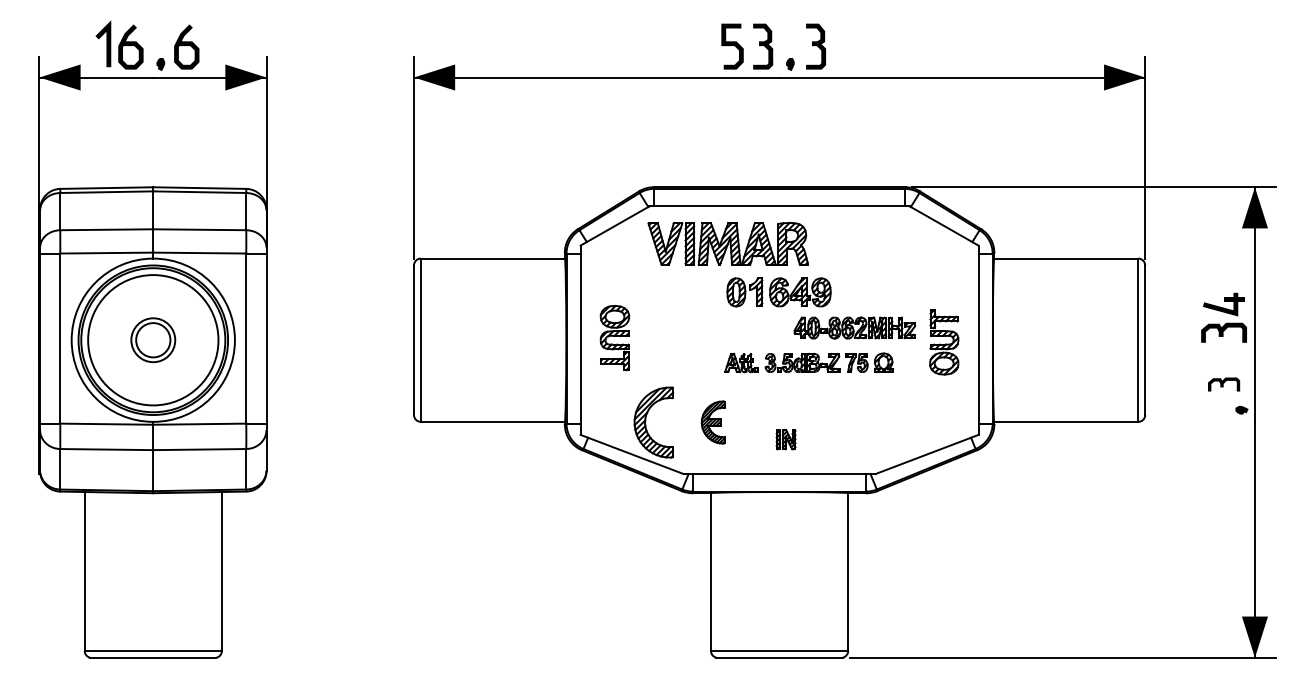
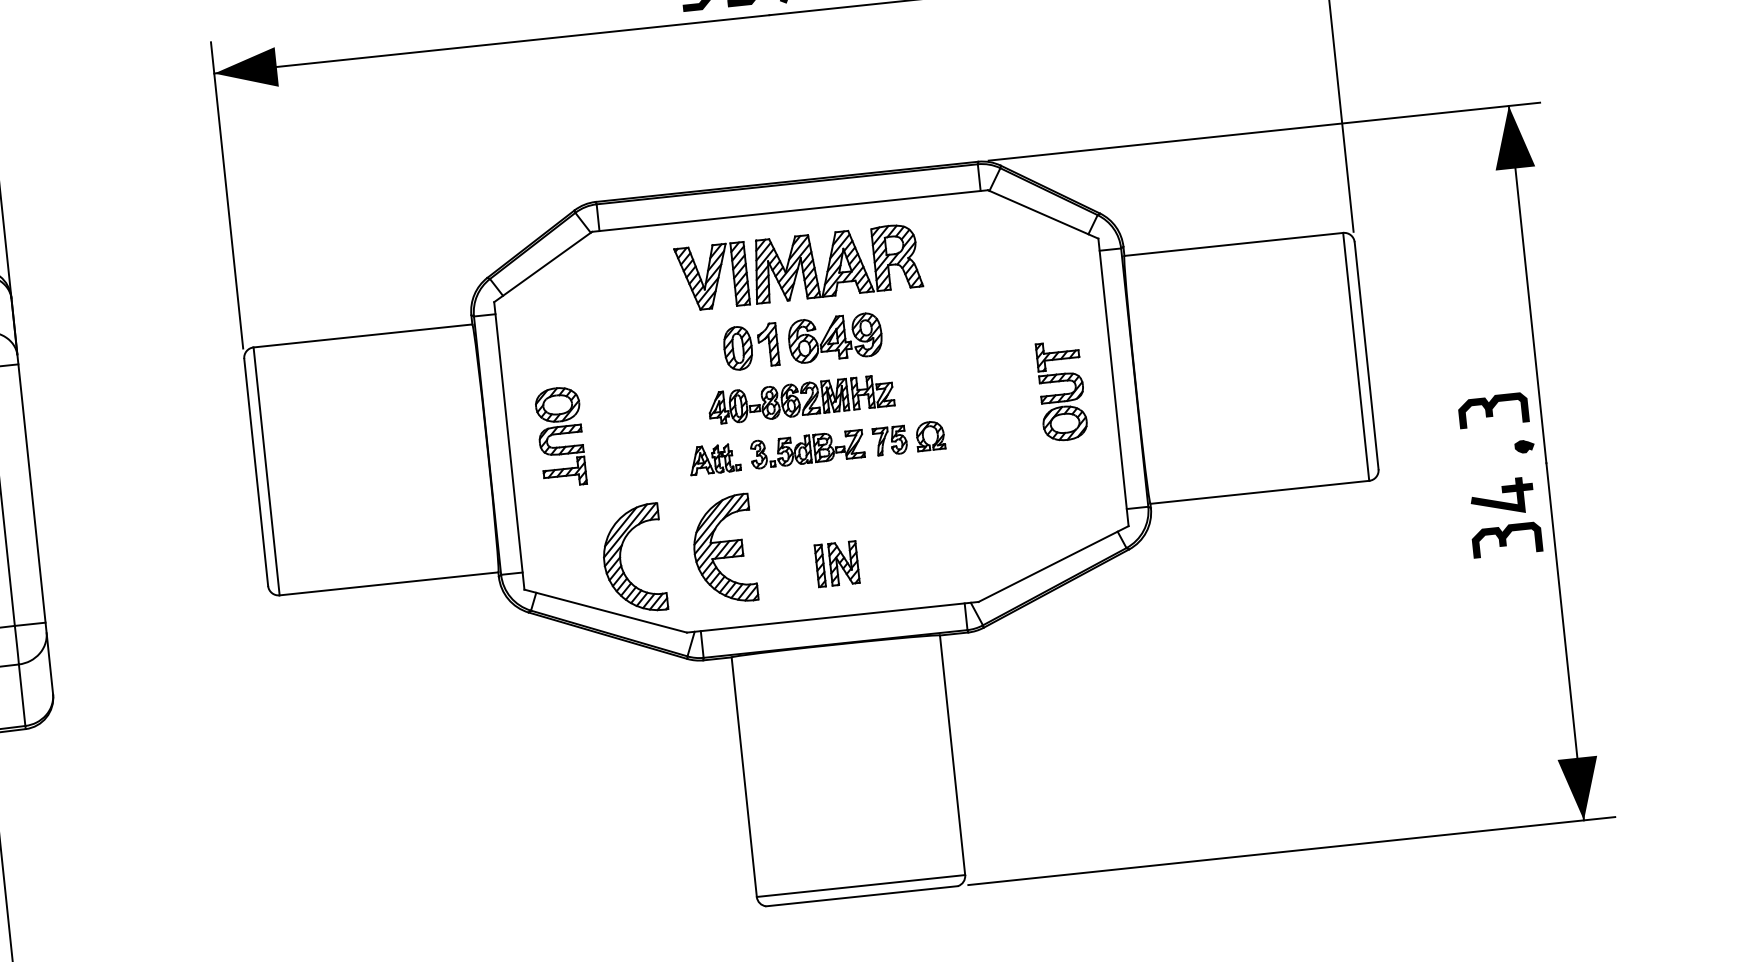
part: (727, 243) -> (797, 267), moved
part: (1223, 317) -> (1503, 516), moved
part: (854, 327) -> (800, 398), moved
part: (808, 362) -> (816, 447), moved
part: (1223, 384) -> (1492, 410), size x1.43
part: (713, 422) -> (724, 549), size x1.67
part: (785, 439) -> (836, 563), size x1.43

